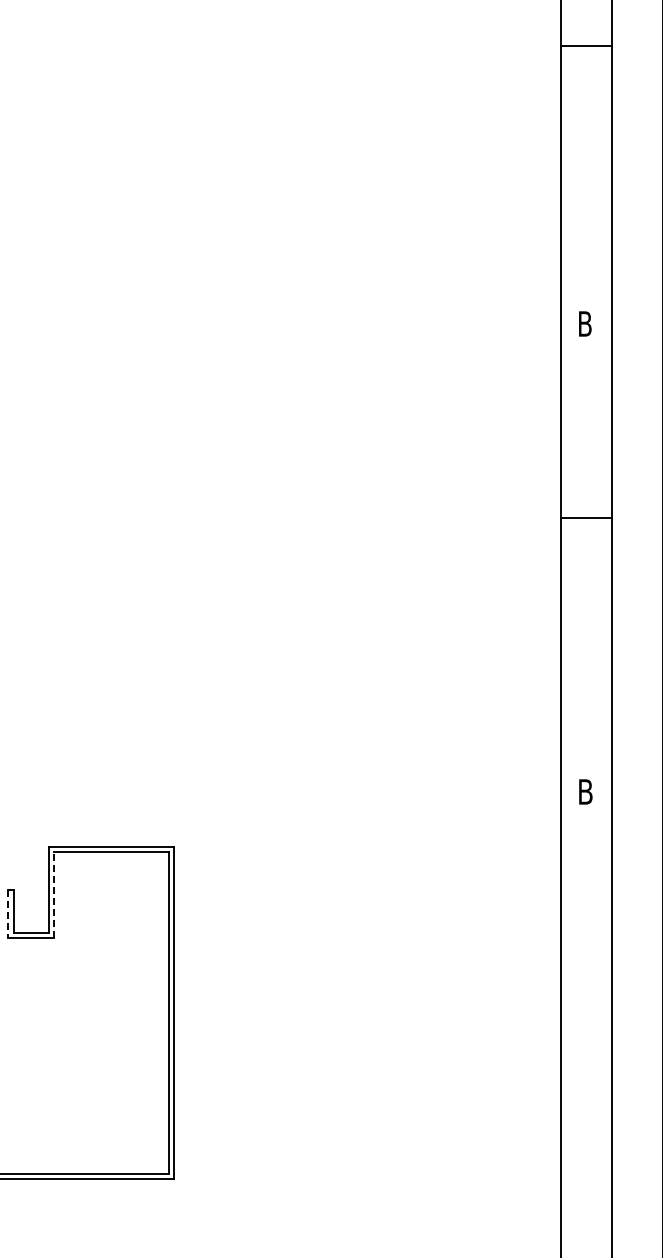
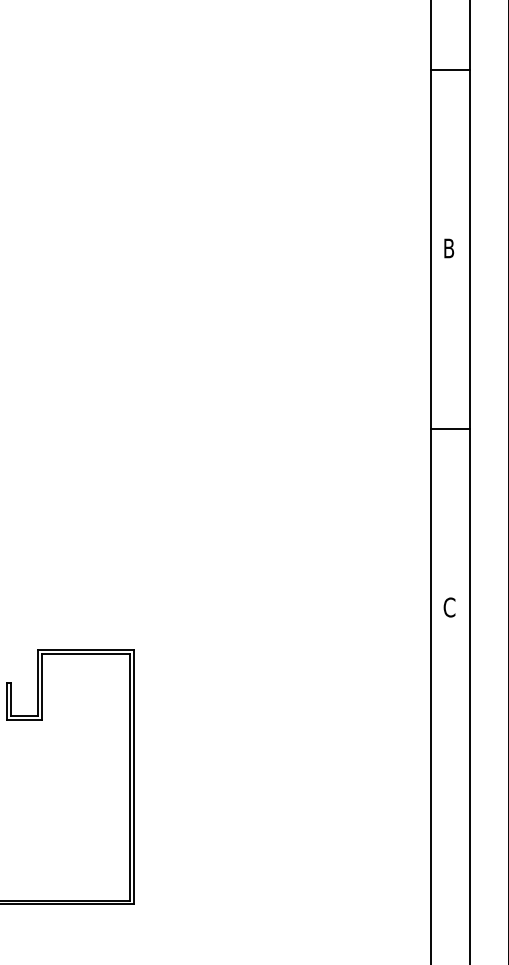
line: (586, 46) -> (450, 70), moved
line: (586, 518) -> (450, 429), moved
text: (585, 791) -> (449, 607), B -> C
line: (54, 894) -> (41, 686), dashed -> solid
line: (8, 914) -> (6, 701), dashed -> solid

